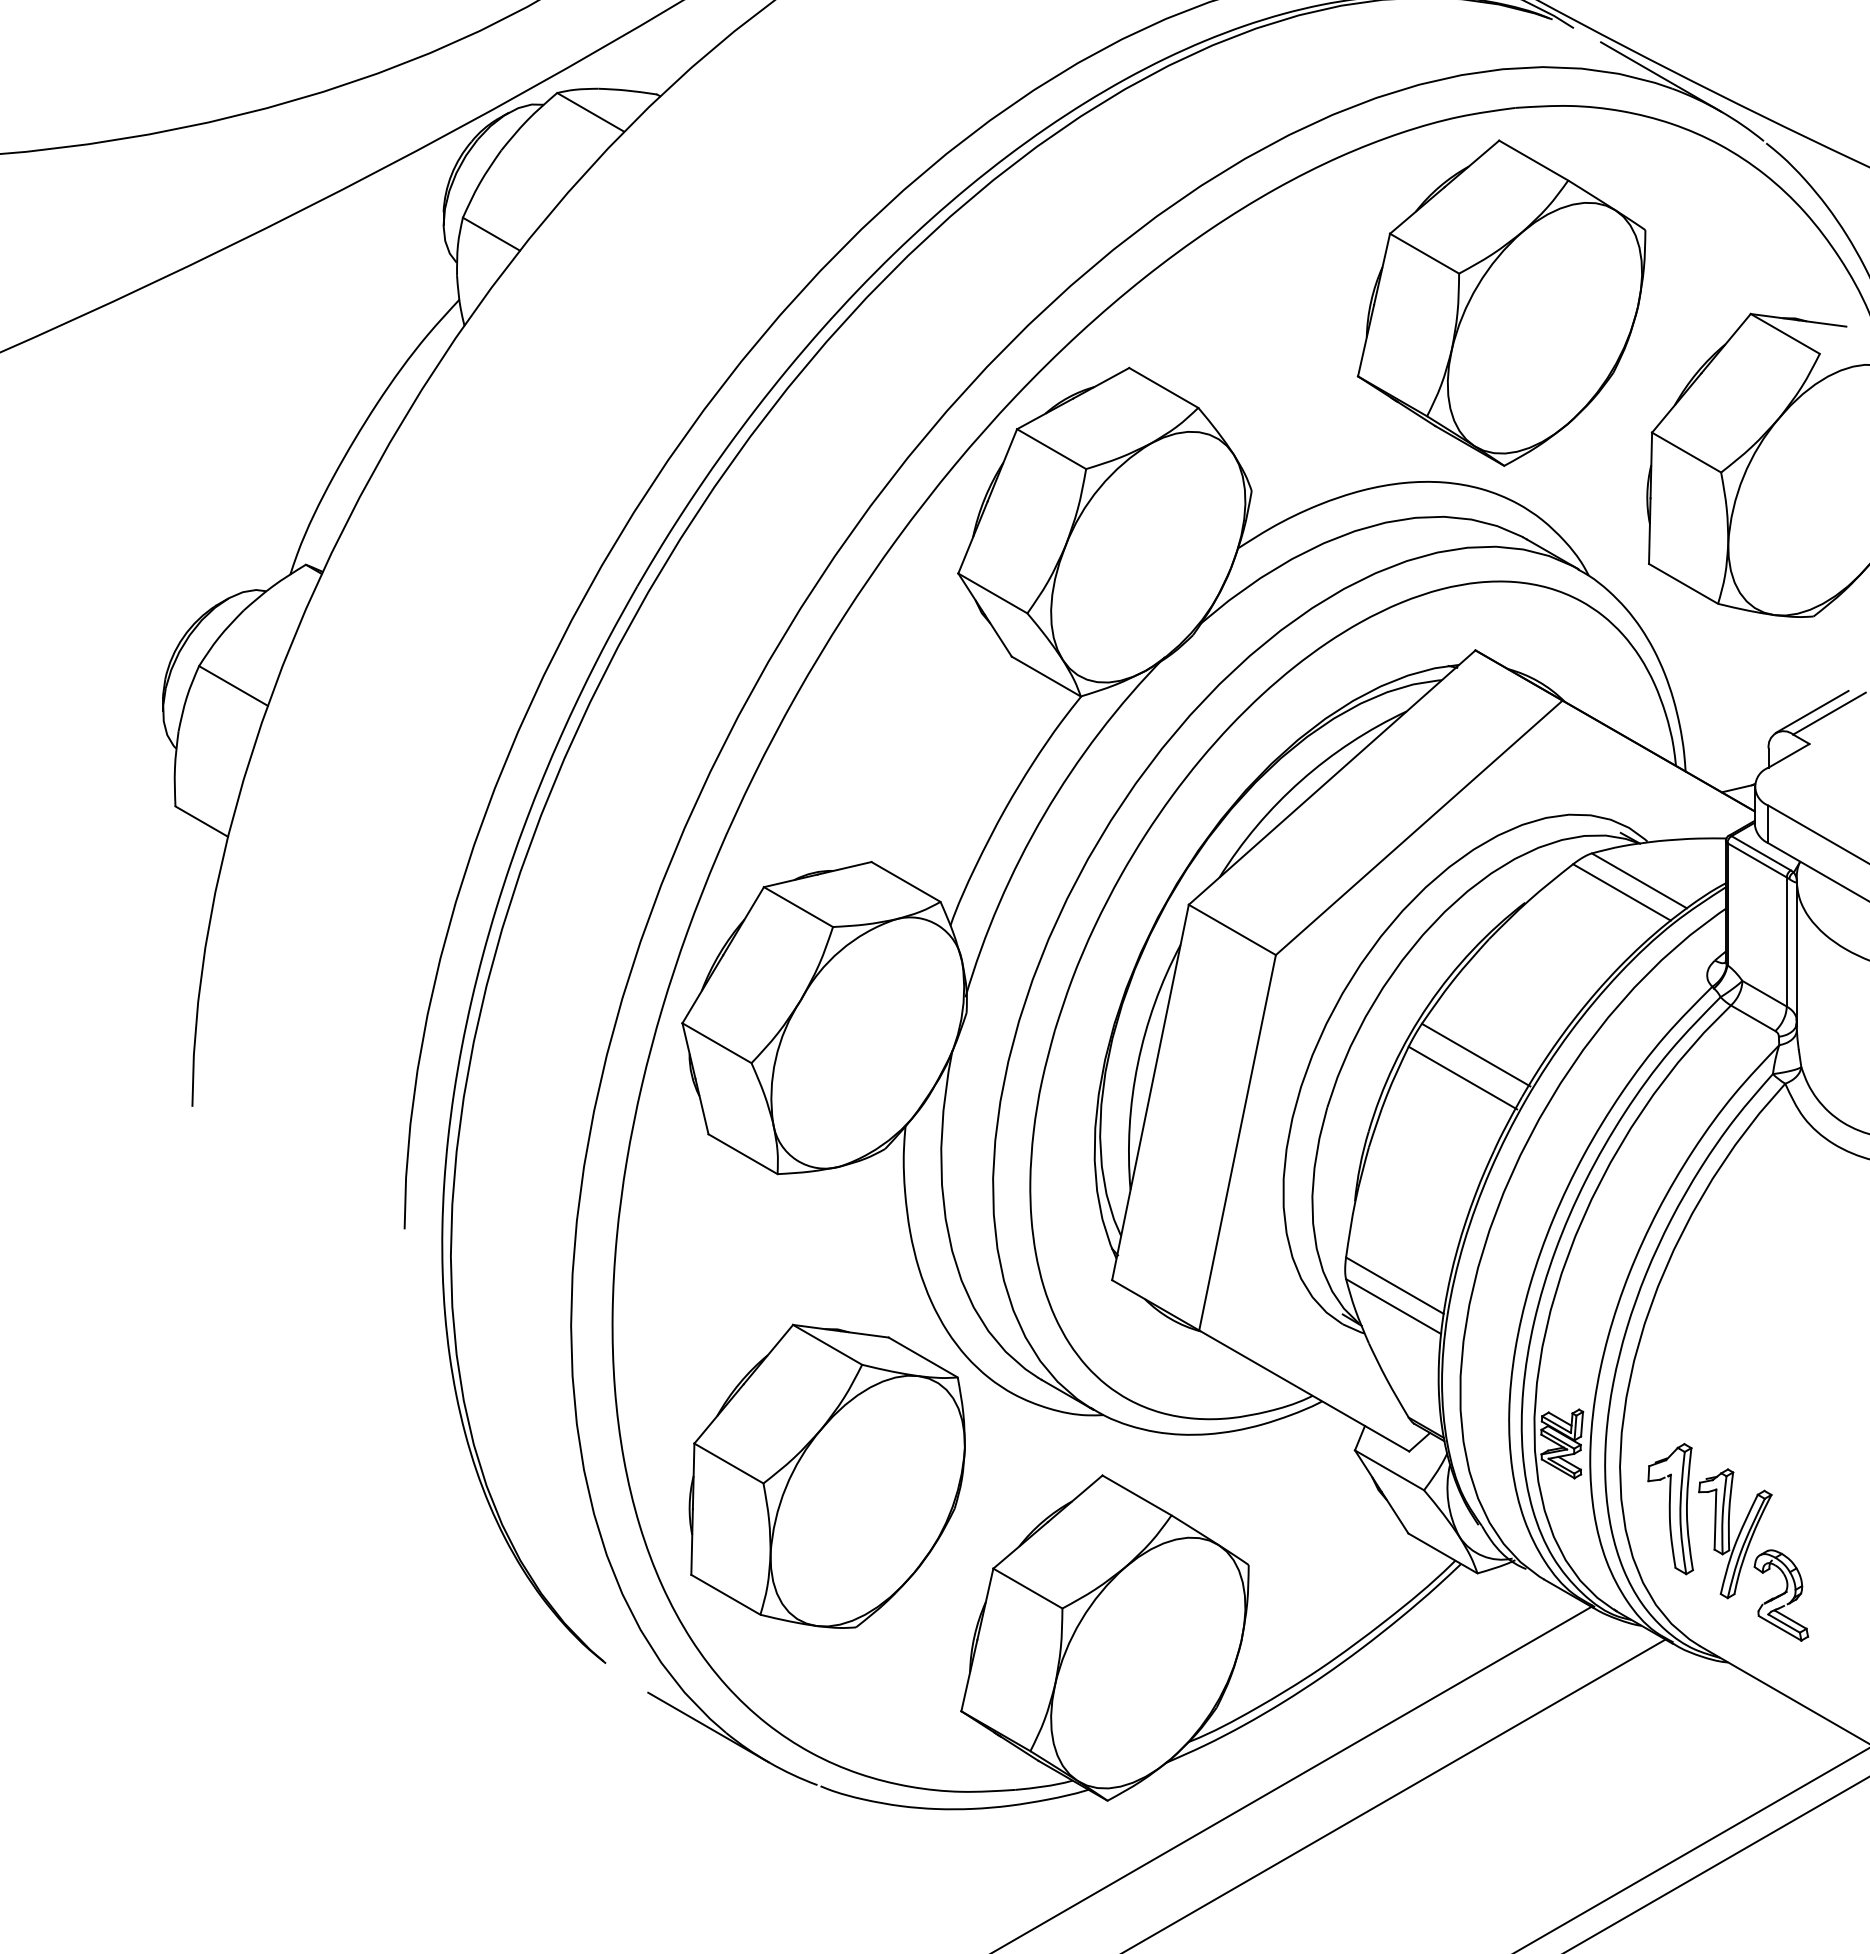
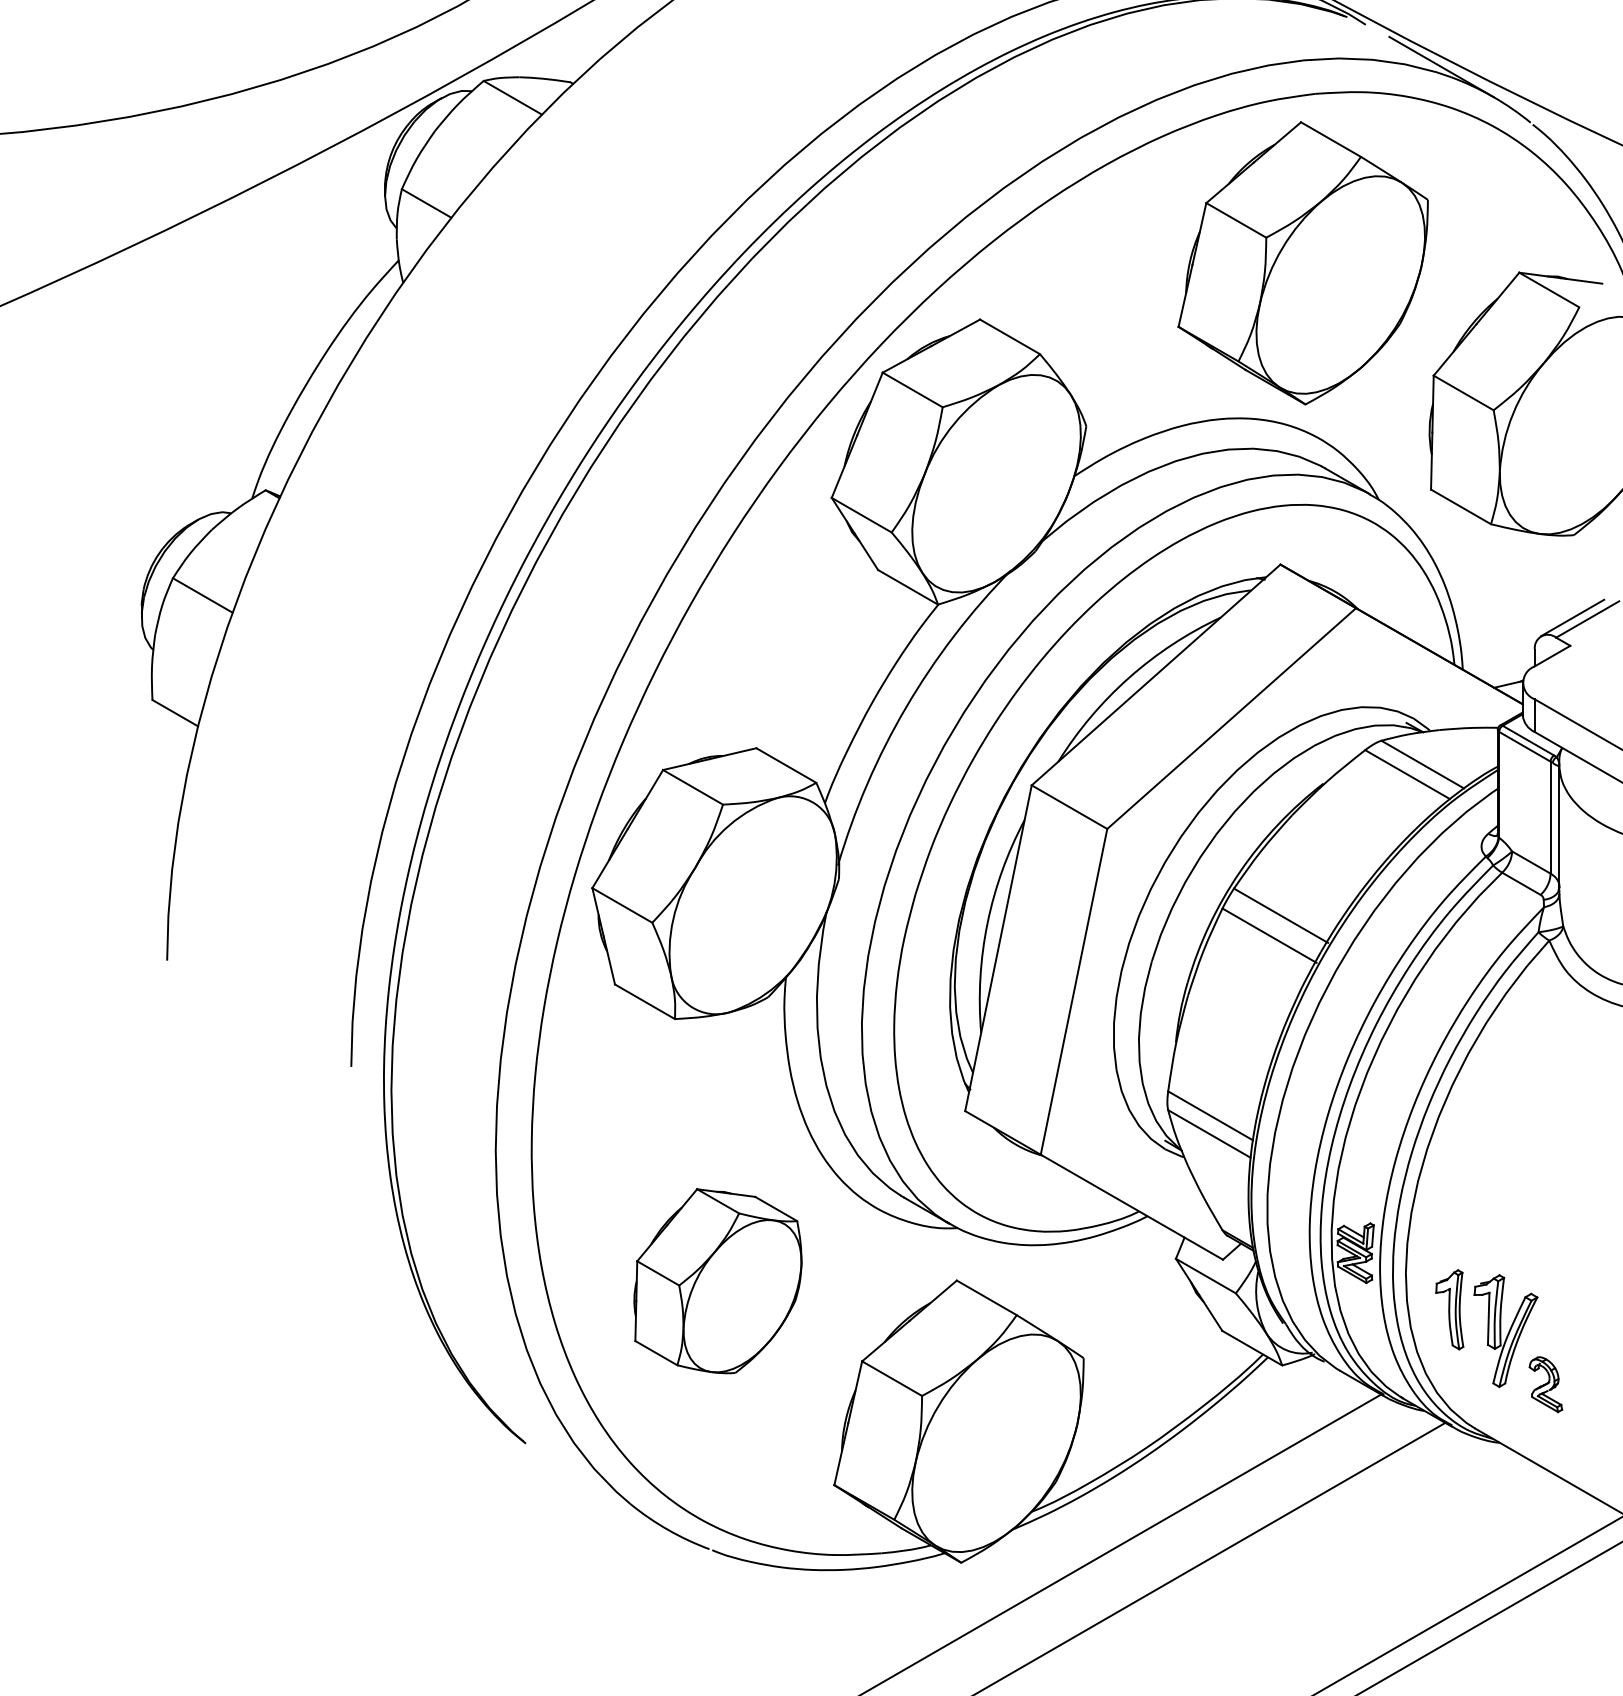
part: (826, 1475) -> (717, 1280), size x0.7
part: (1670, 1509) -> (1449, 1310), size x0.7
part: (1781, 1595) -> (1546, 1384), size x0.7
line: (708, 1727) -> (614, 1499), removed

